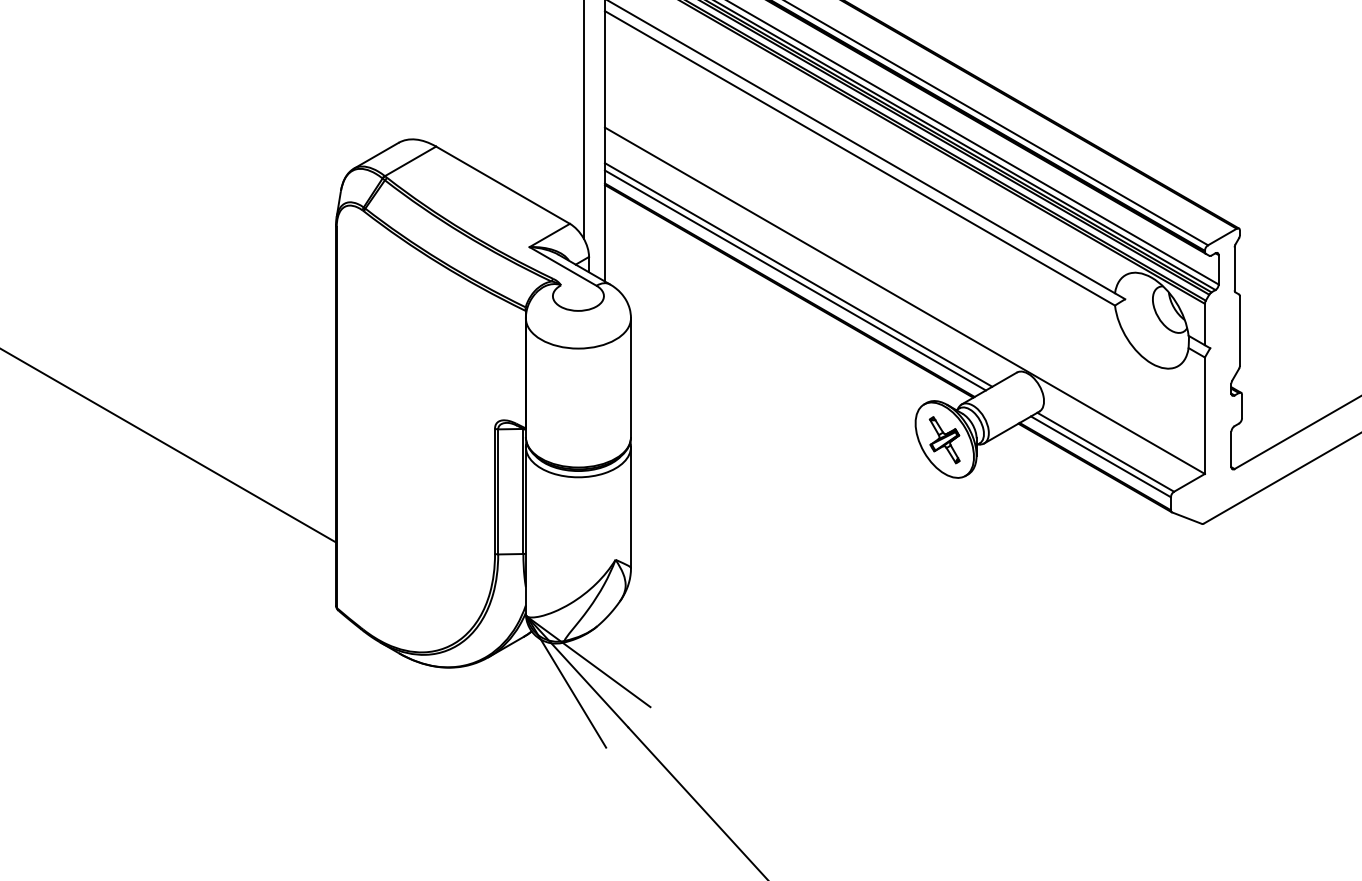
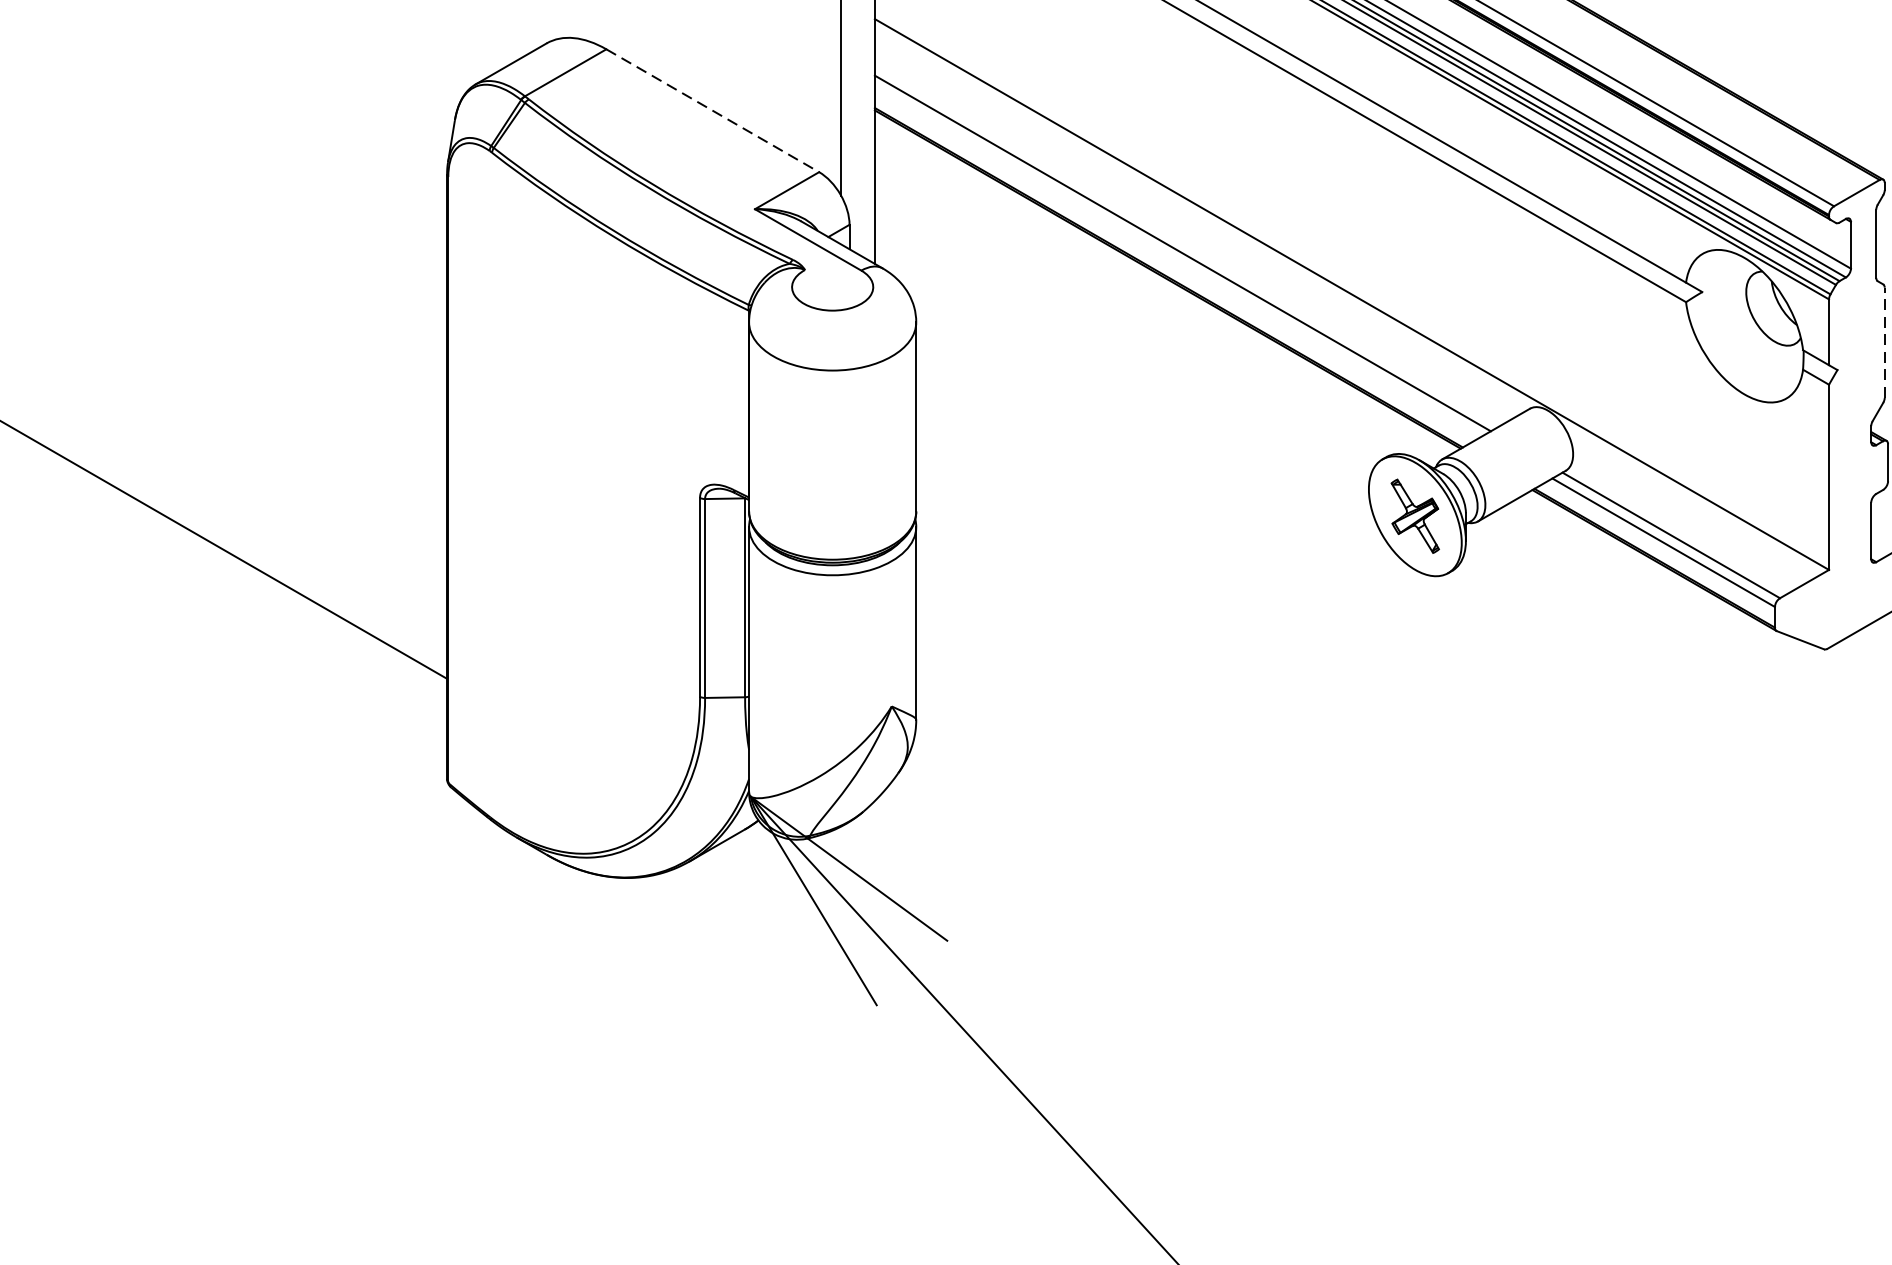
line: (503, 185) -> (713, 111), solid -> dashed
line: (794, 280) -> (1176, 262), removed
line: (1239, 331) -> (1884, 343), solid -> dashed

